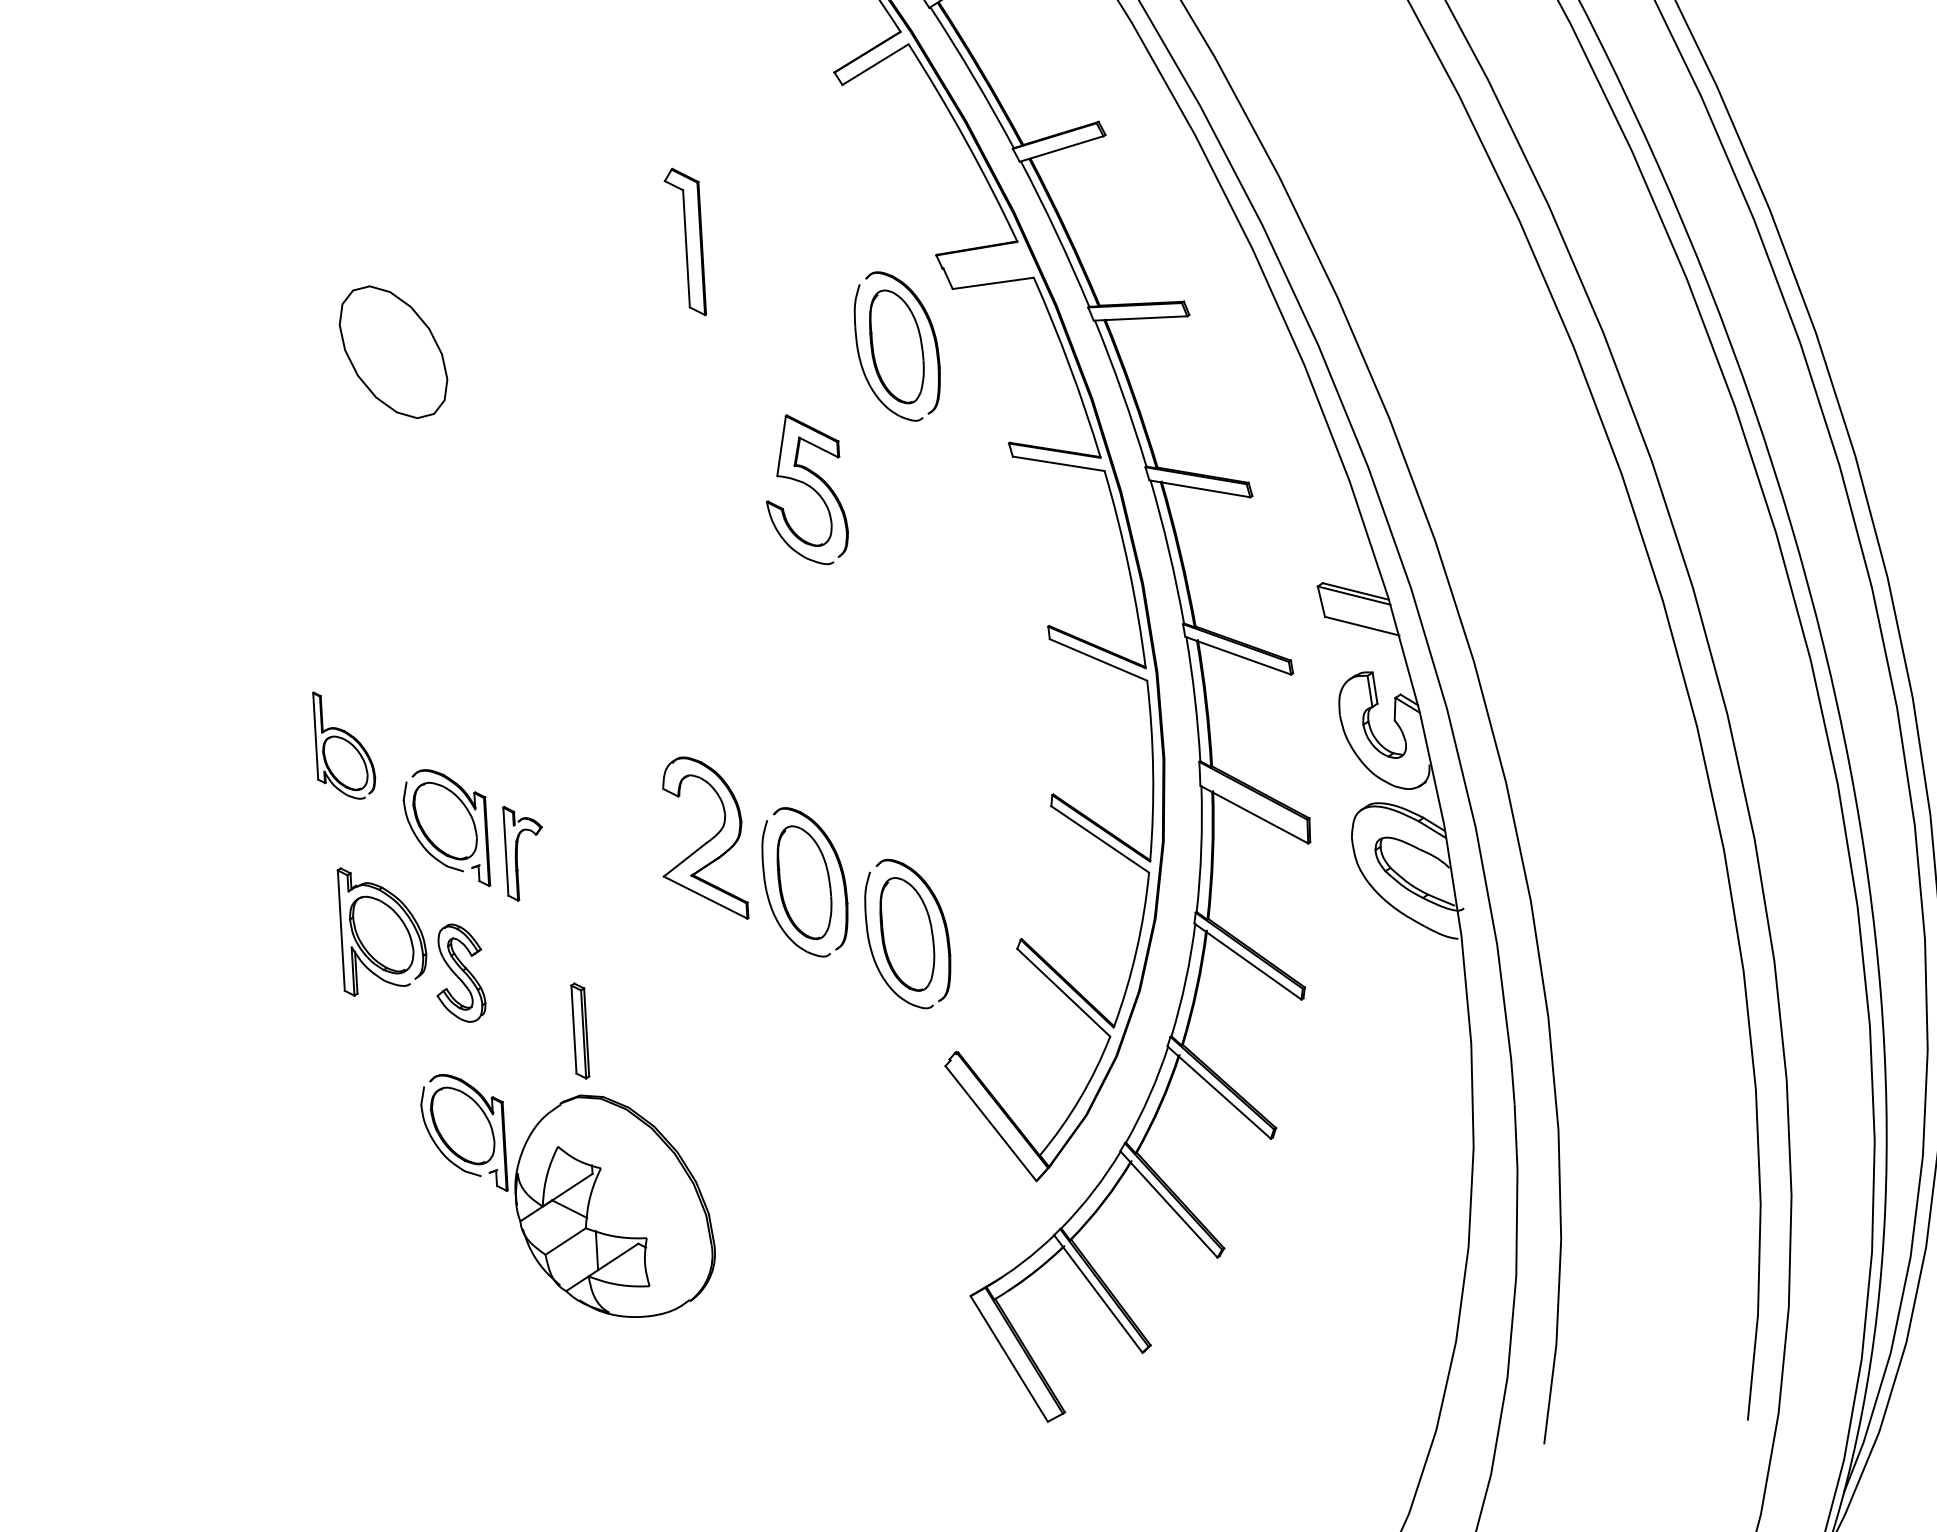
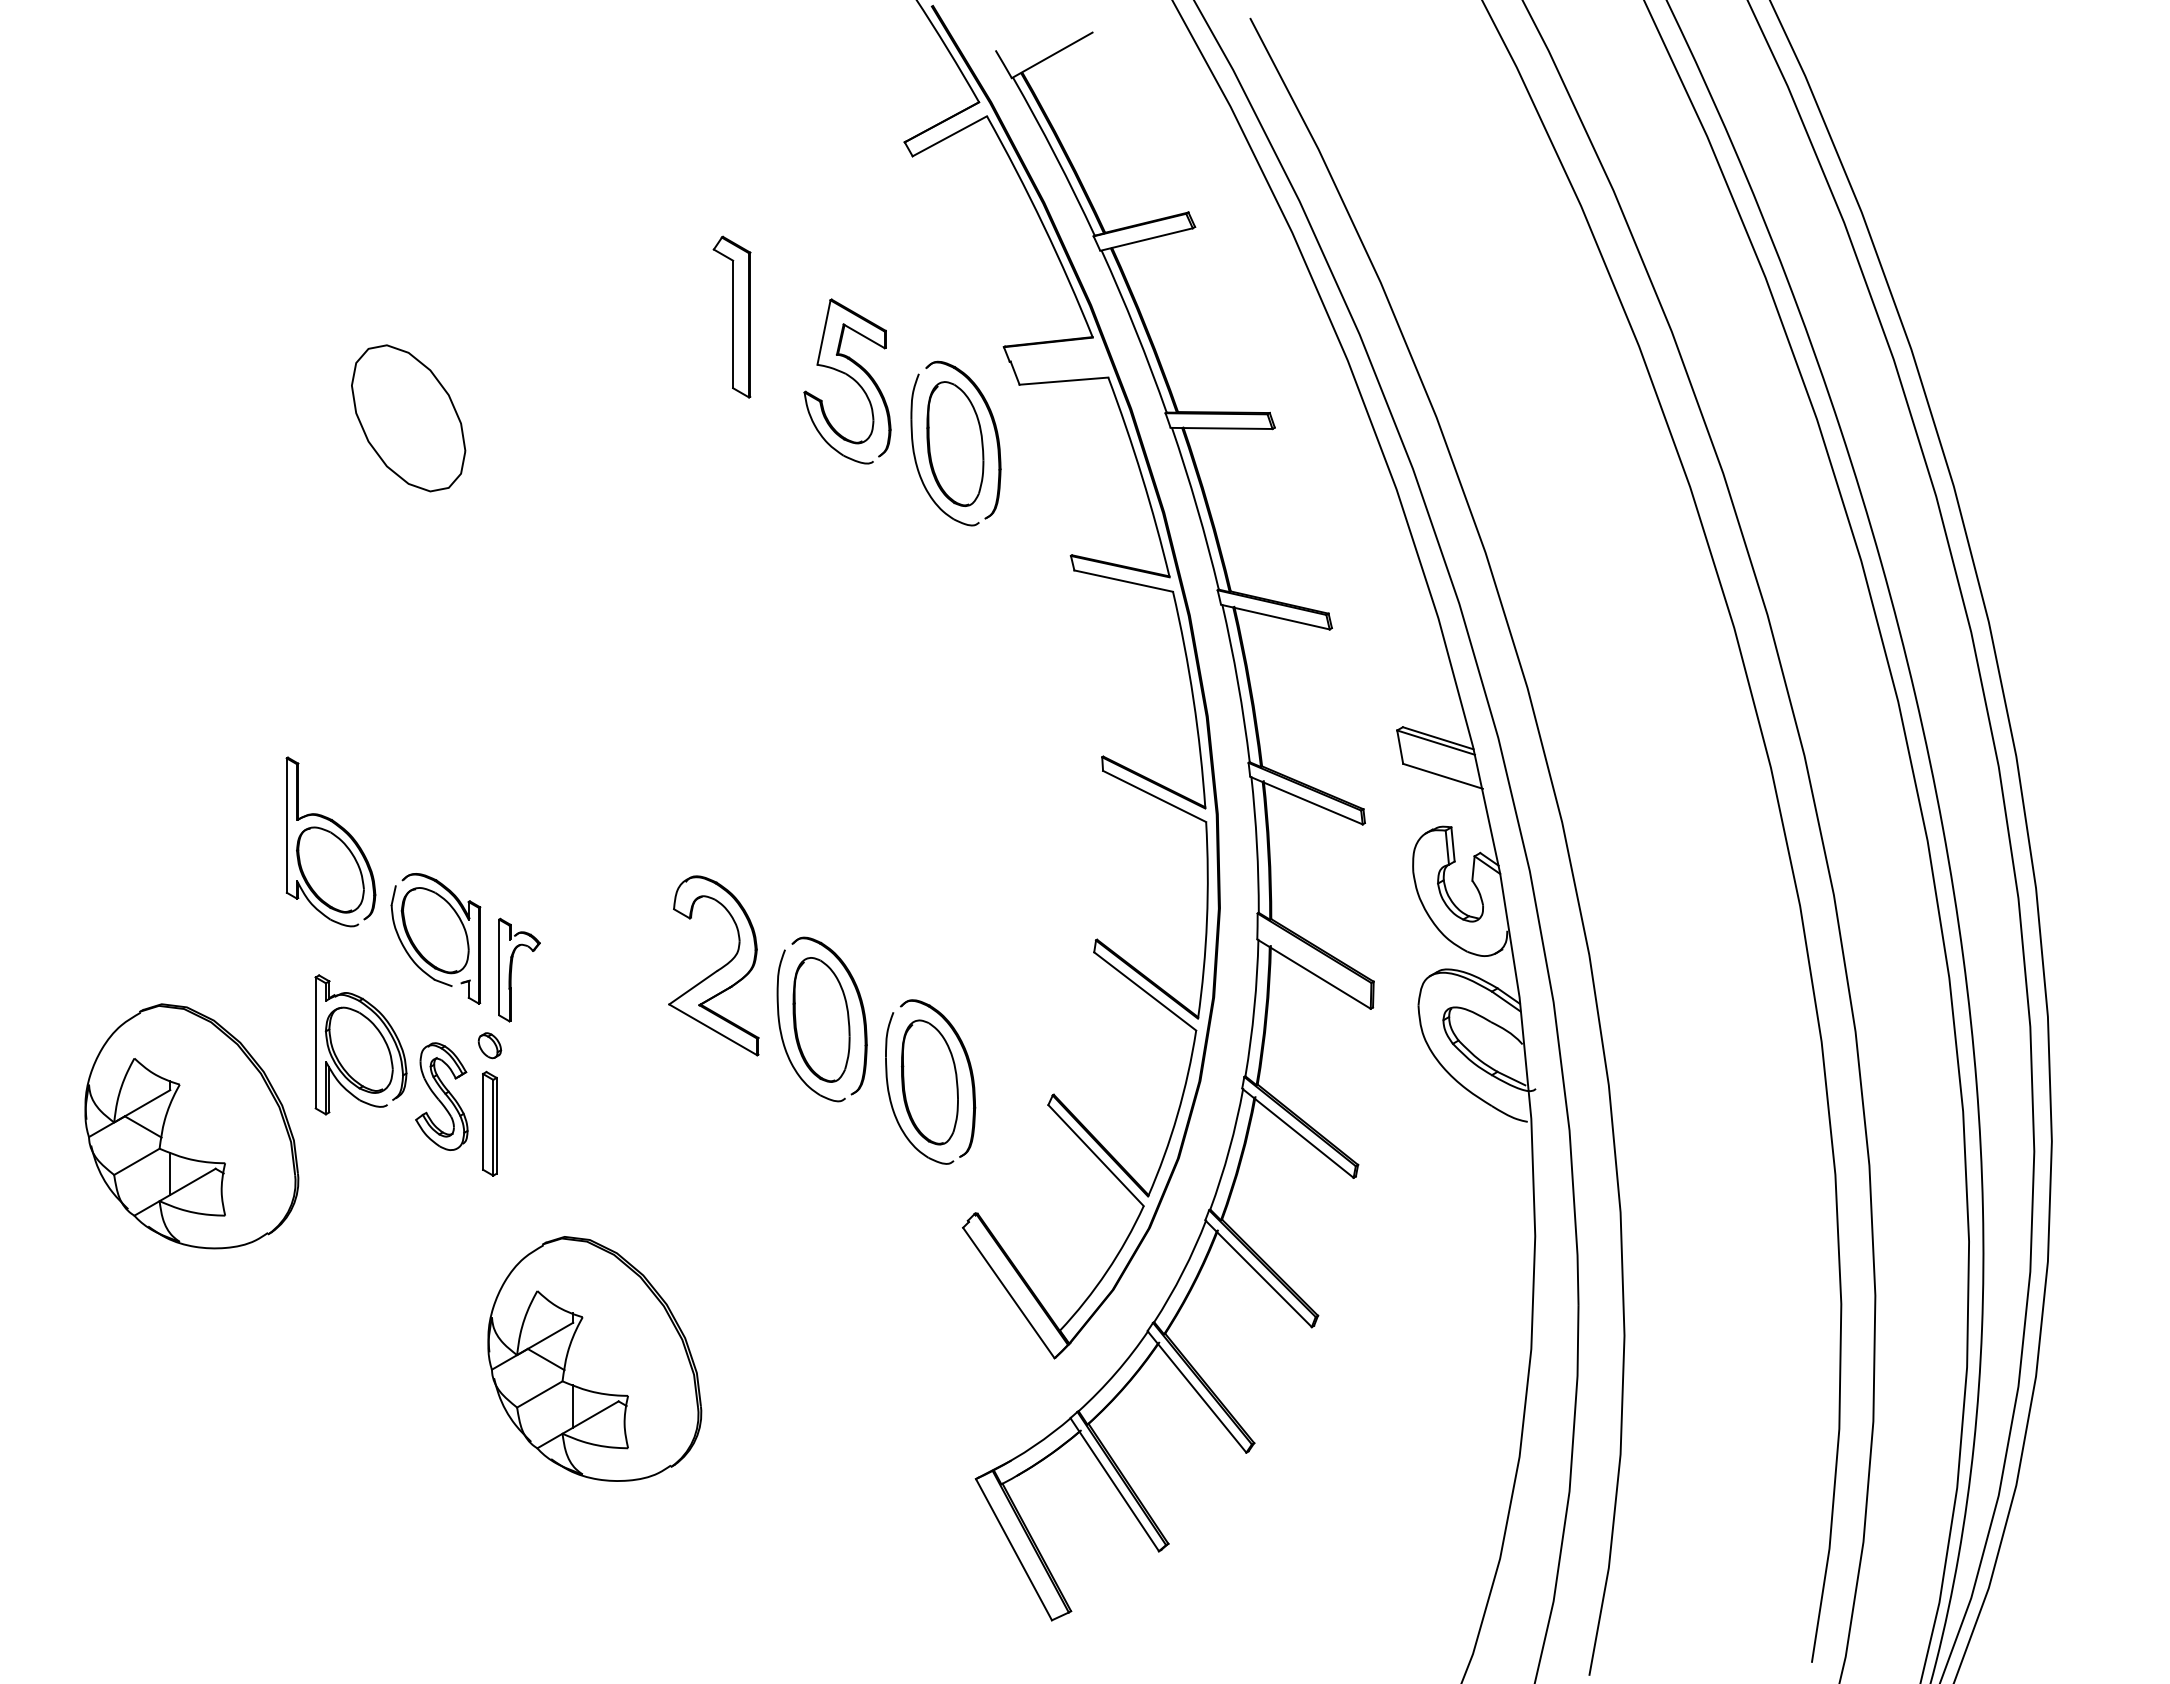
part: (805, 489) -> (847, 381), moved
part: (344, 744) -> (330, 841), size x1.43
part: (501, 923) -> (489, 1045), added
part: (231, 1013) -> (191, 1126), added
part: (579, 1030) -> (489, 1123), moved
part: (463, 1133) -> (435, 1270), removed

